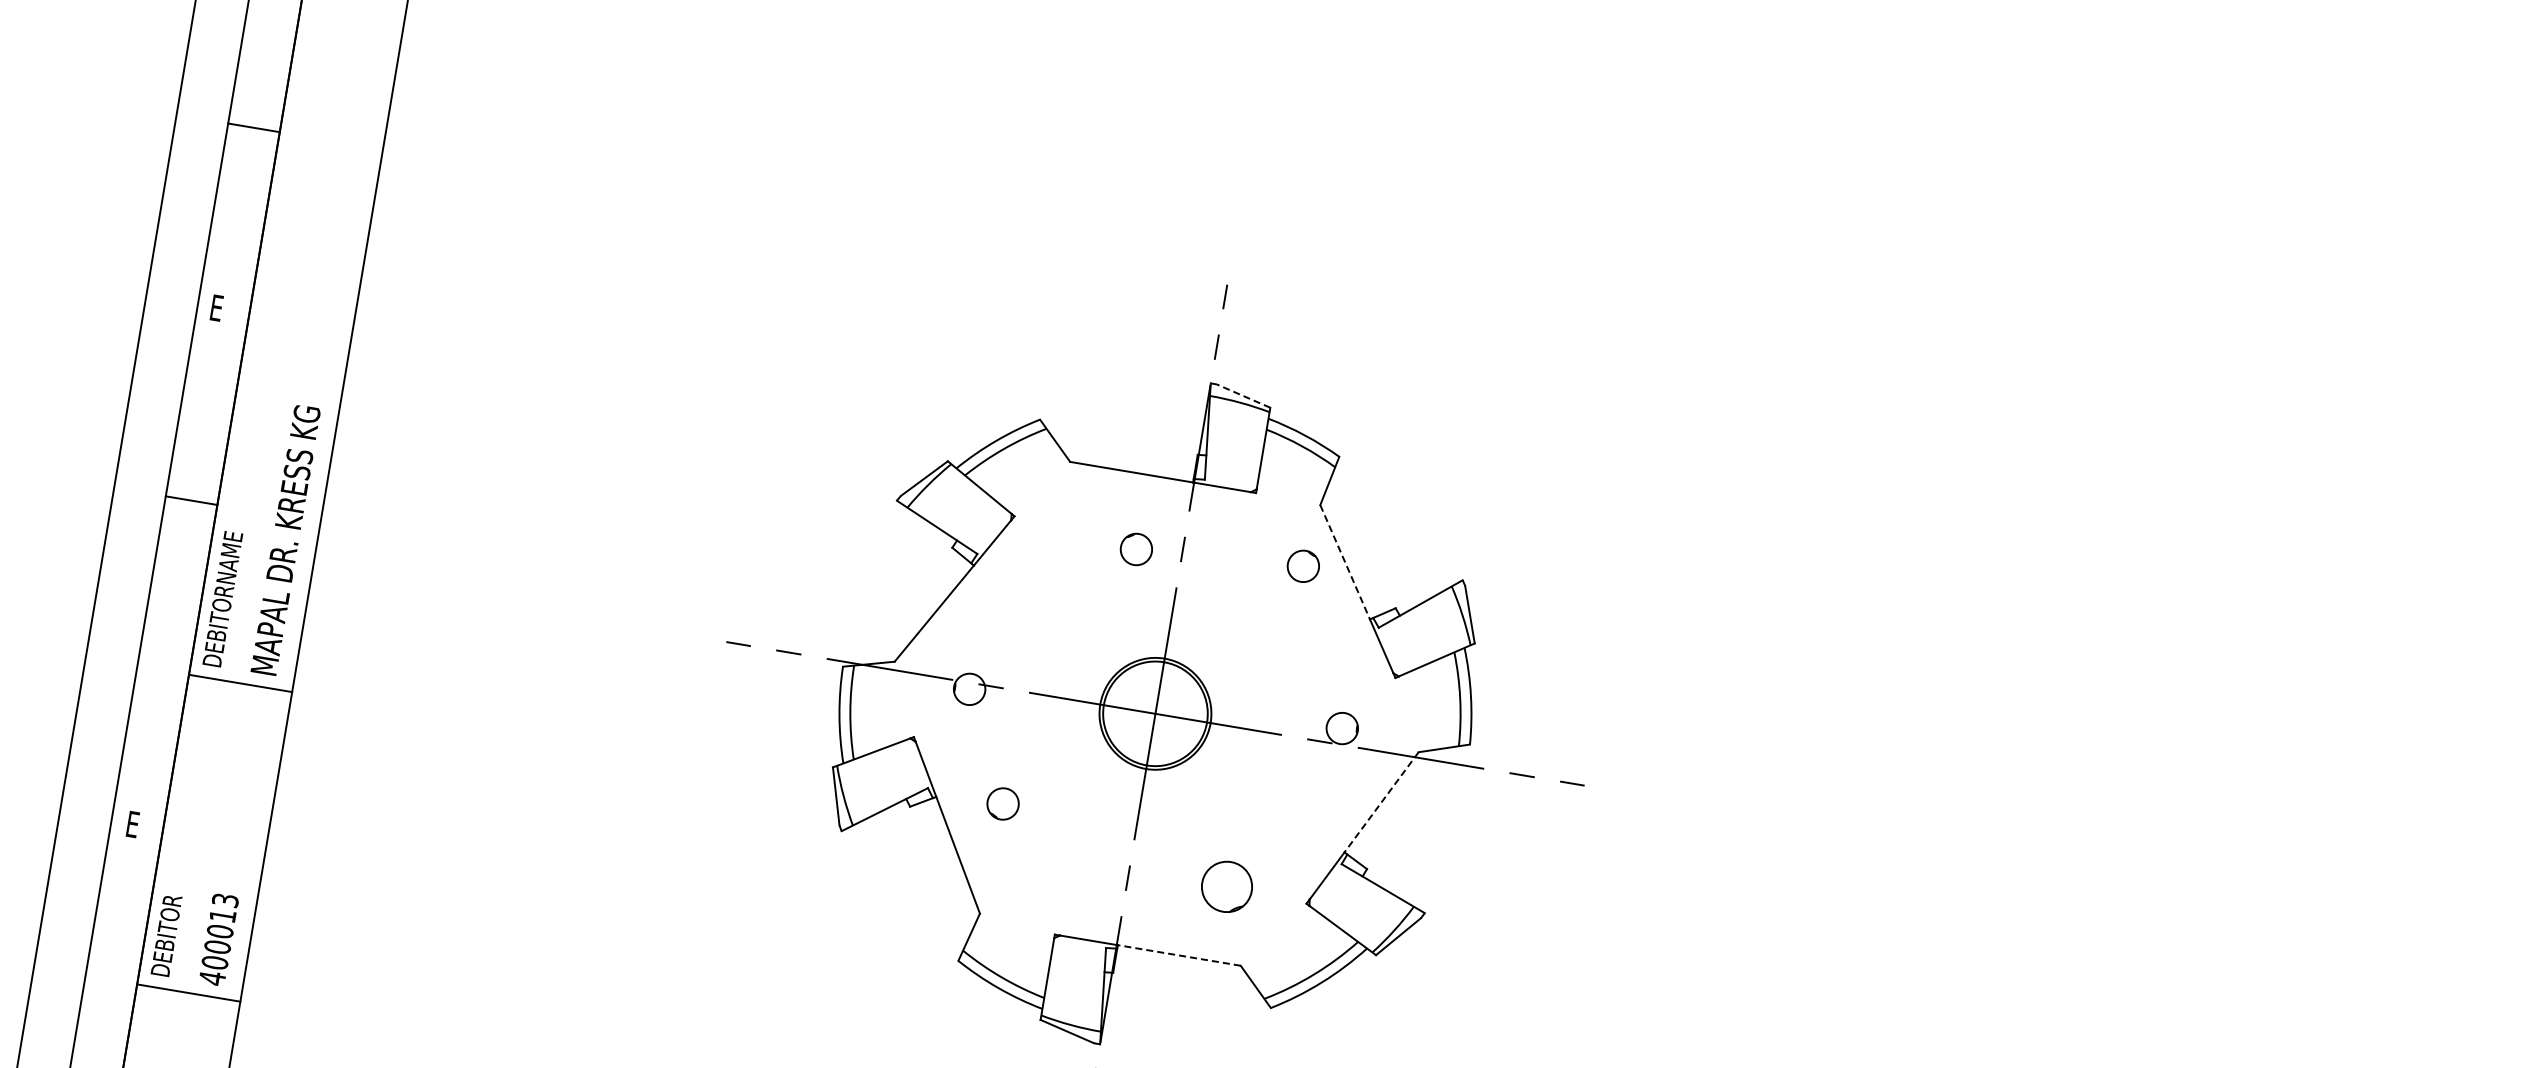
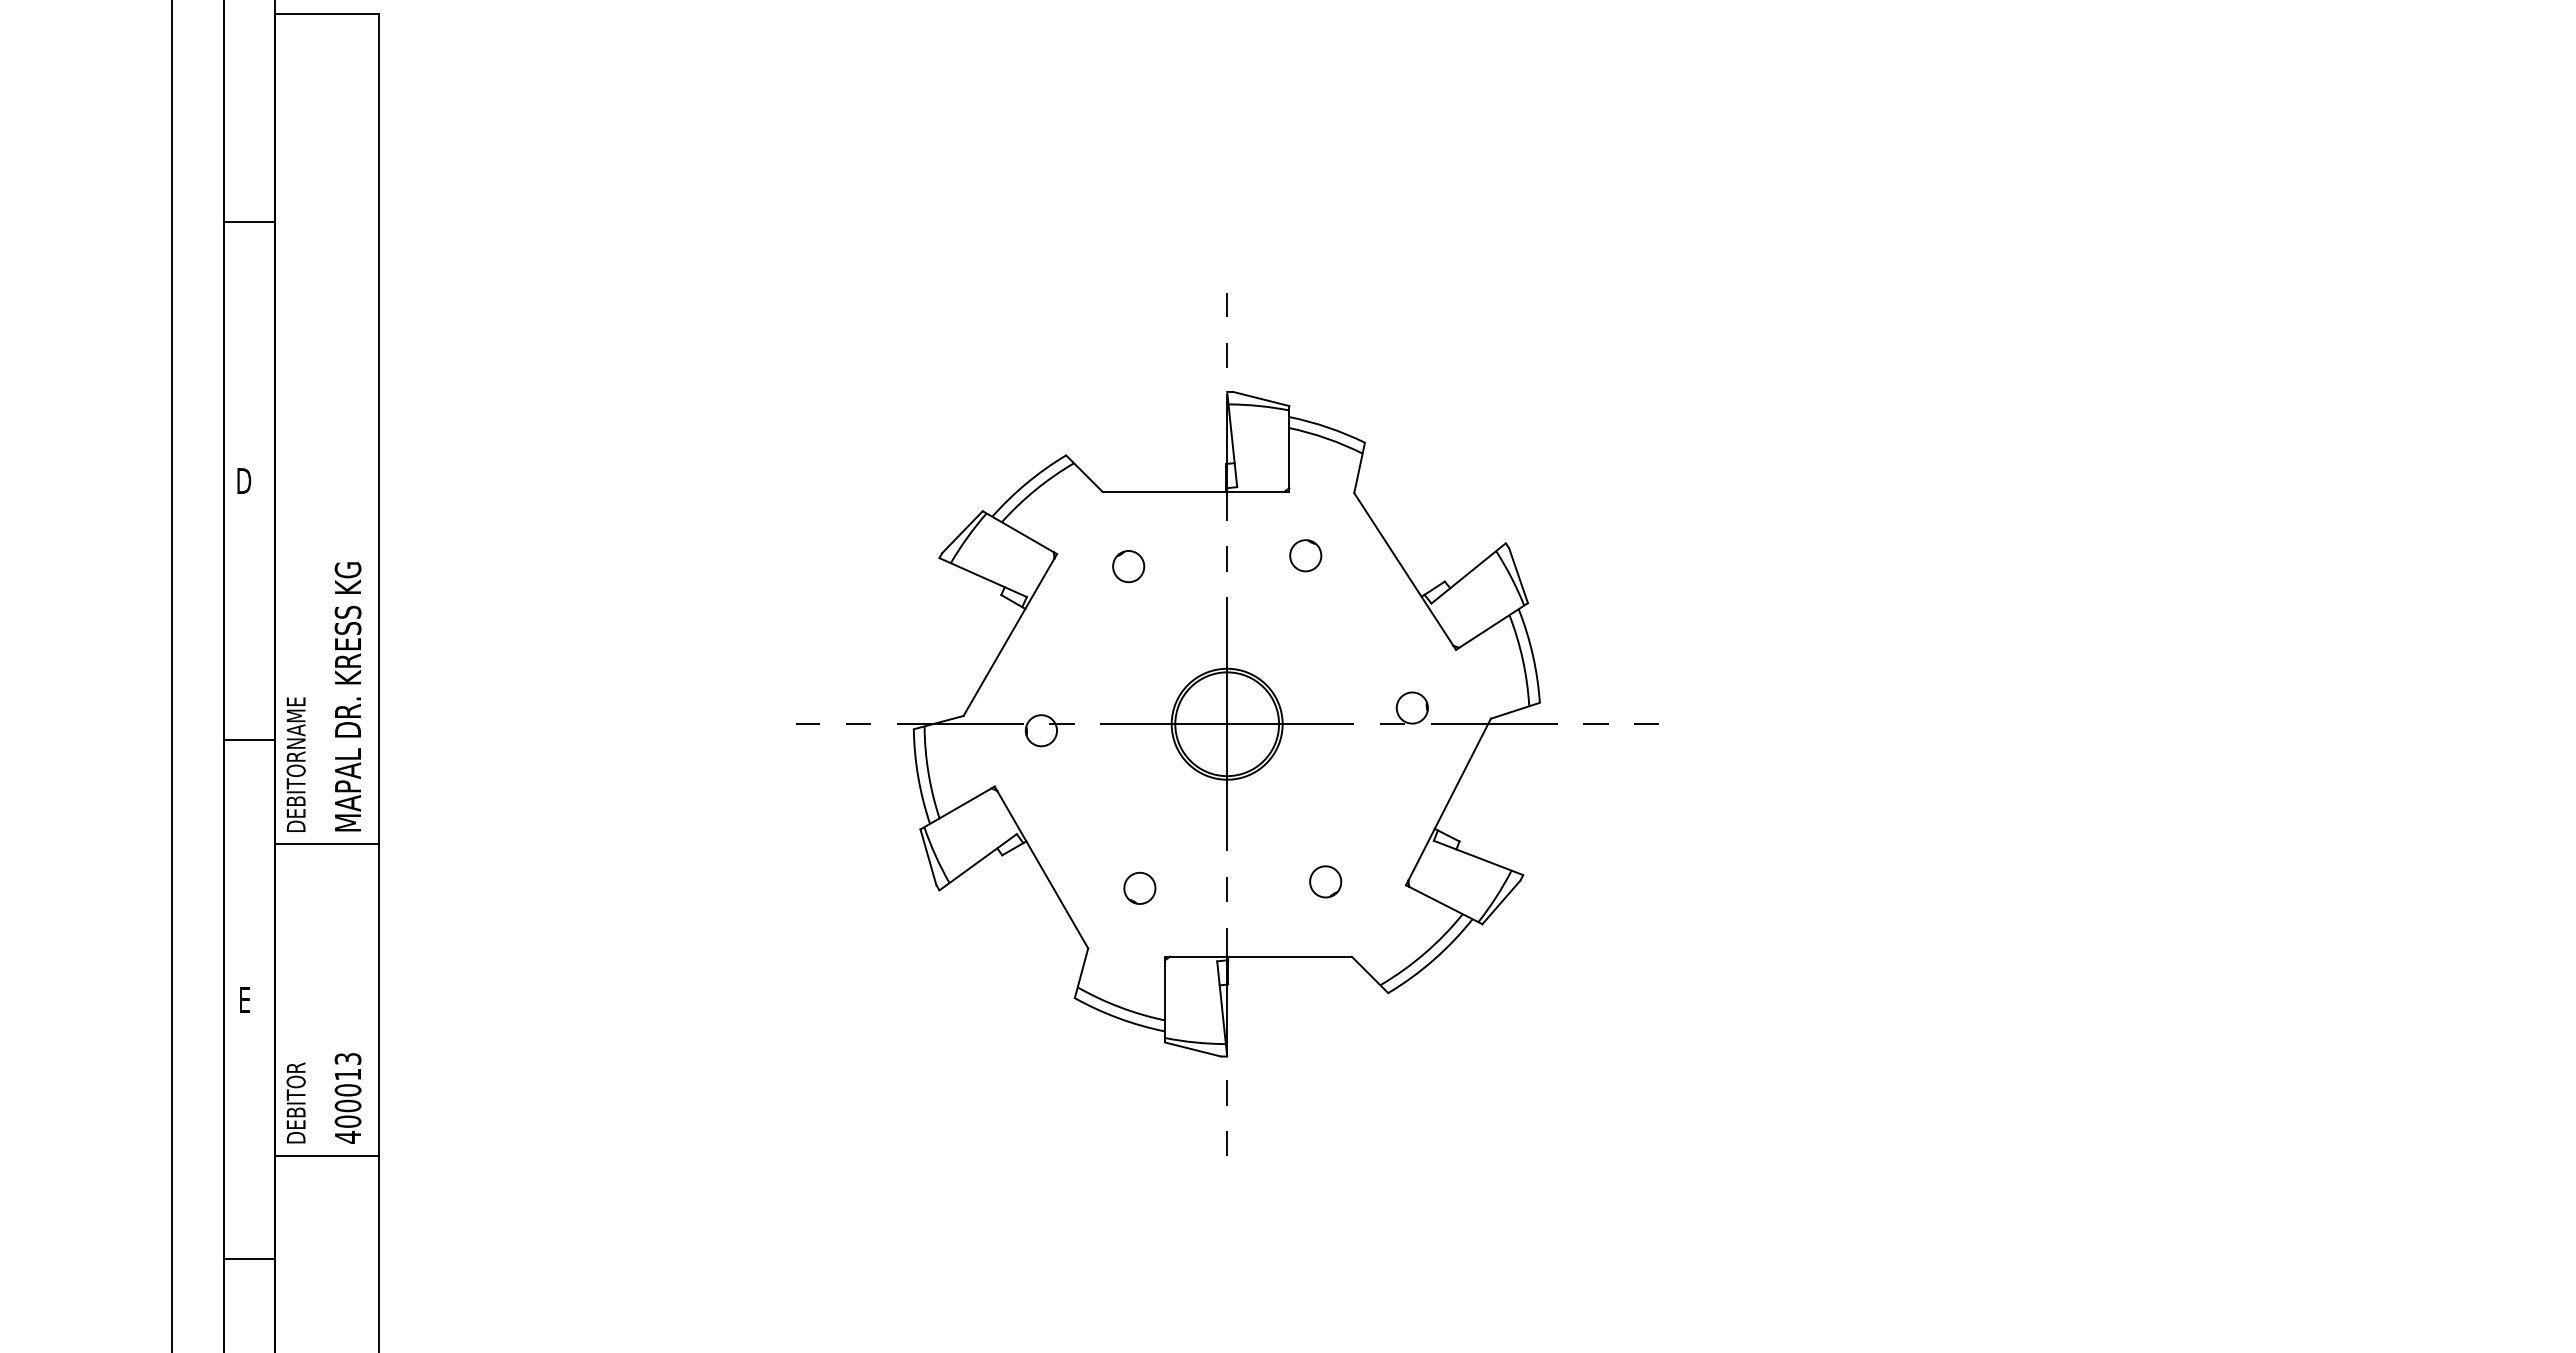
line: (254, 127) -> (249, 221), moved
text: (218, 307) -> (244, 480), E -> D
line: (1243, 396) -> (1261, 399), dashed -> solid
line: (191, 500) -> (249, 740), moved
part: (1136, 549) -> (1128, 566), moved
line: (1344, 561) -> (1387, 544), dashed -> solid
part: (1303, 566) -> (1305, 555), moved
line: (1381, 801) -> (1462, 773), dashed -> solid
part: (1002, 803) -> (1139, 887), moved
part: (1227, 886) -> (1325, 881), size x0.62
line: (1179, 955) -> (1290, 956), dashed -> solid

